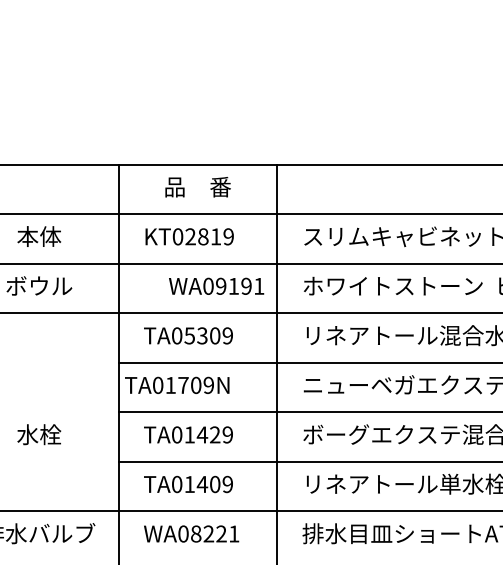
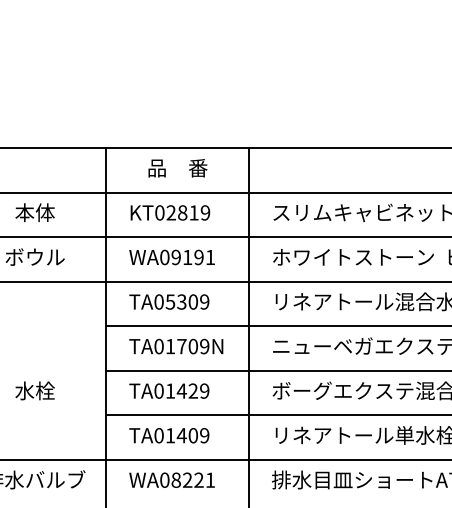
text: (216, 285) -> (172, 256), moved
text: (177, 384) -> (176, 345), moved

